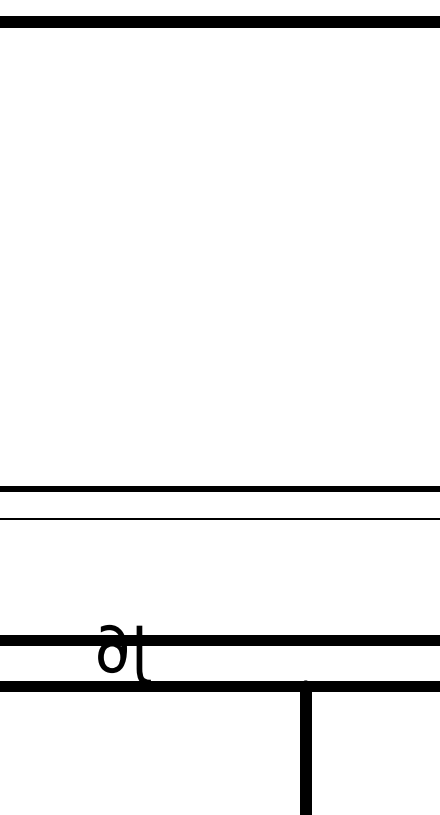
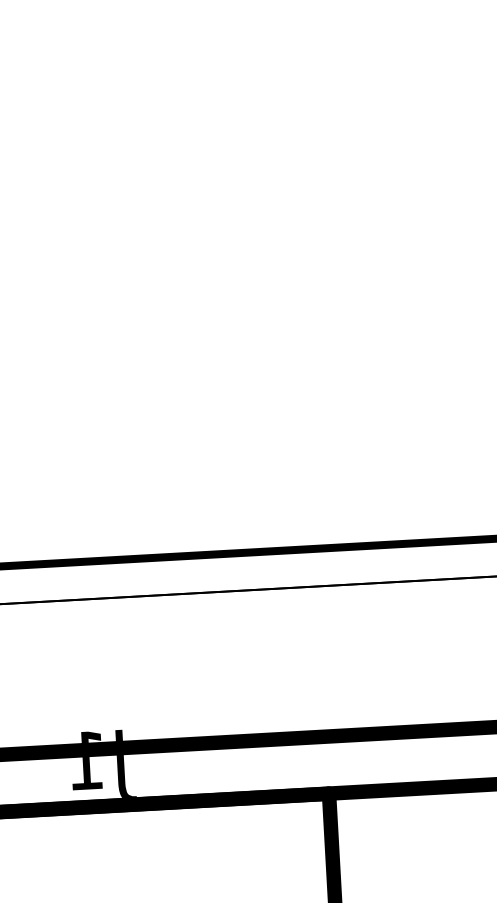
text: (112, 648) -> (87, 760), J6 -> J1

